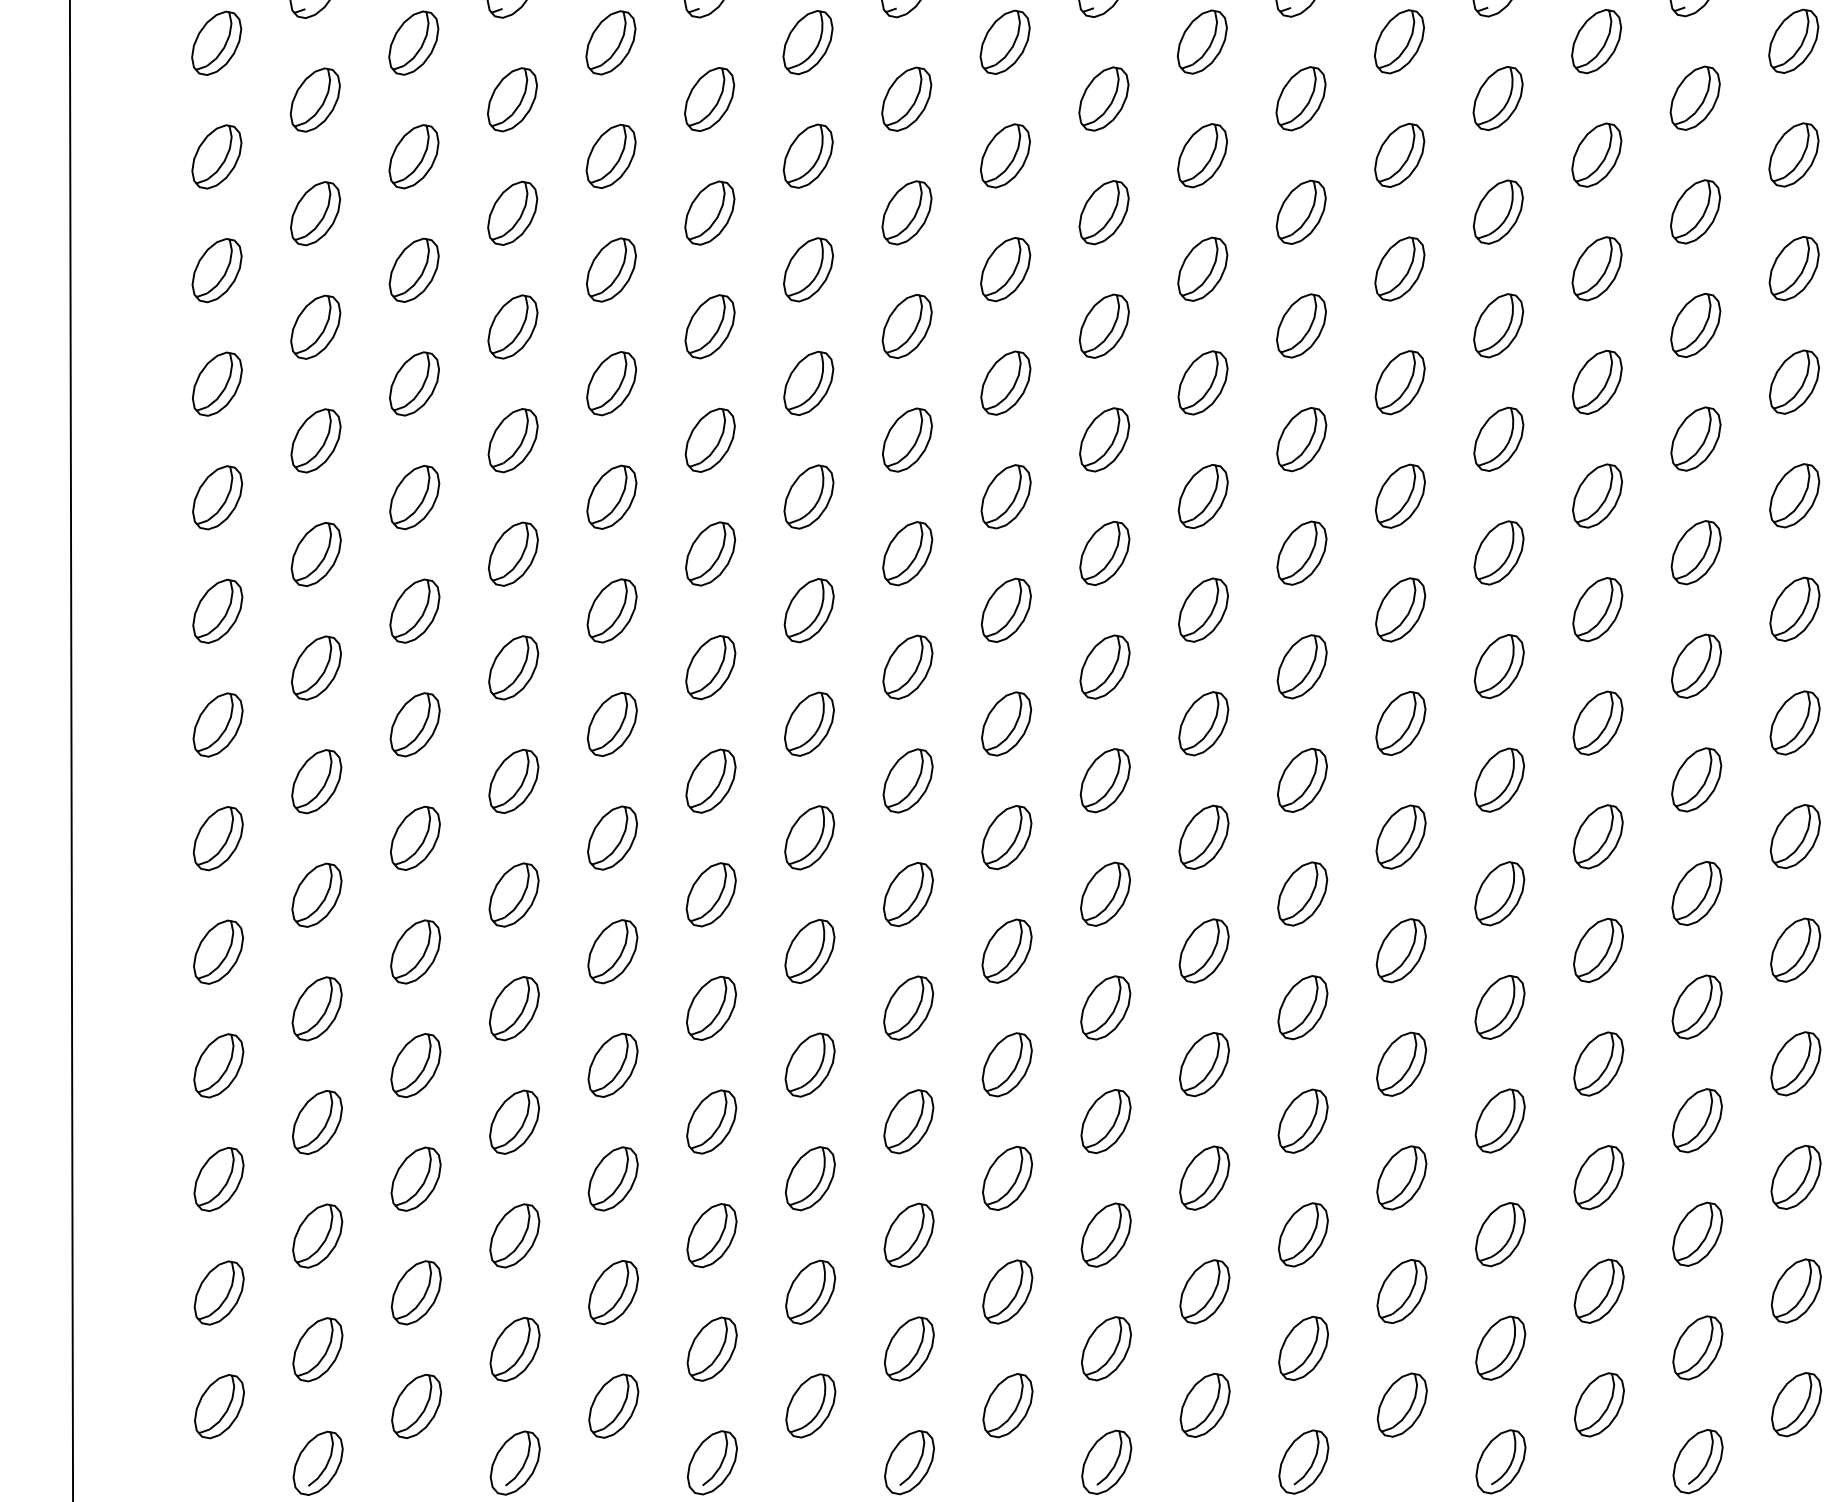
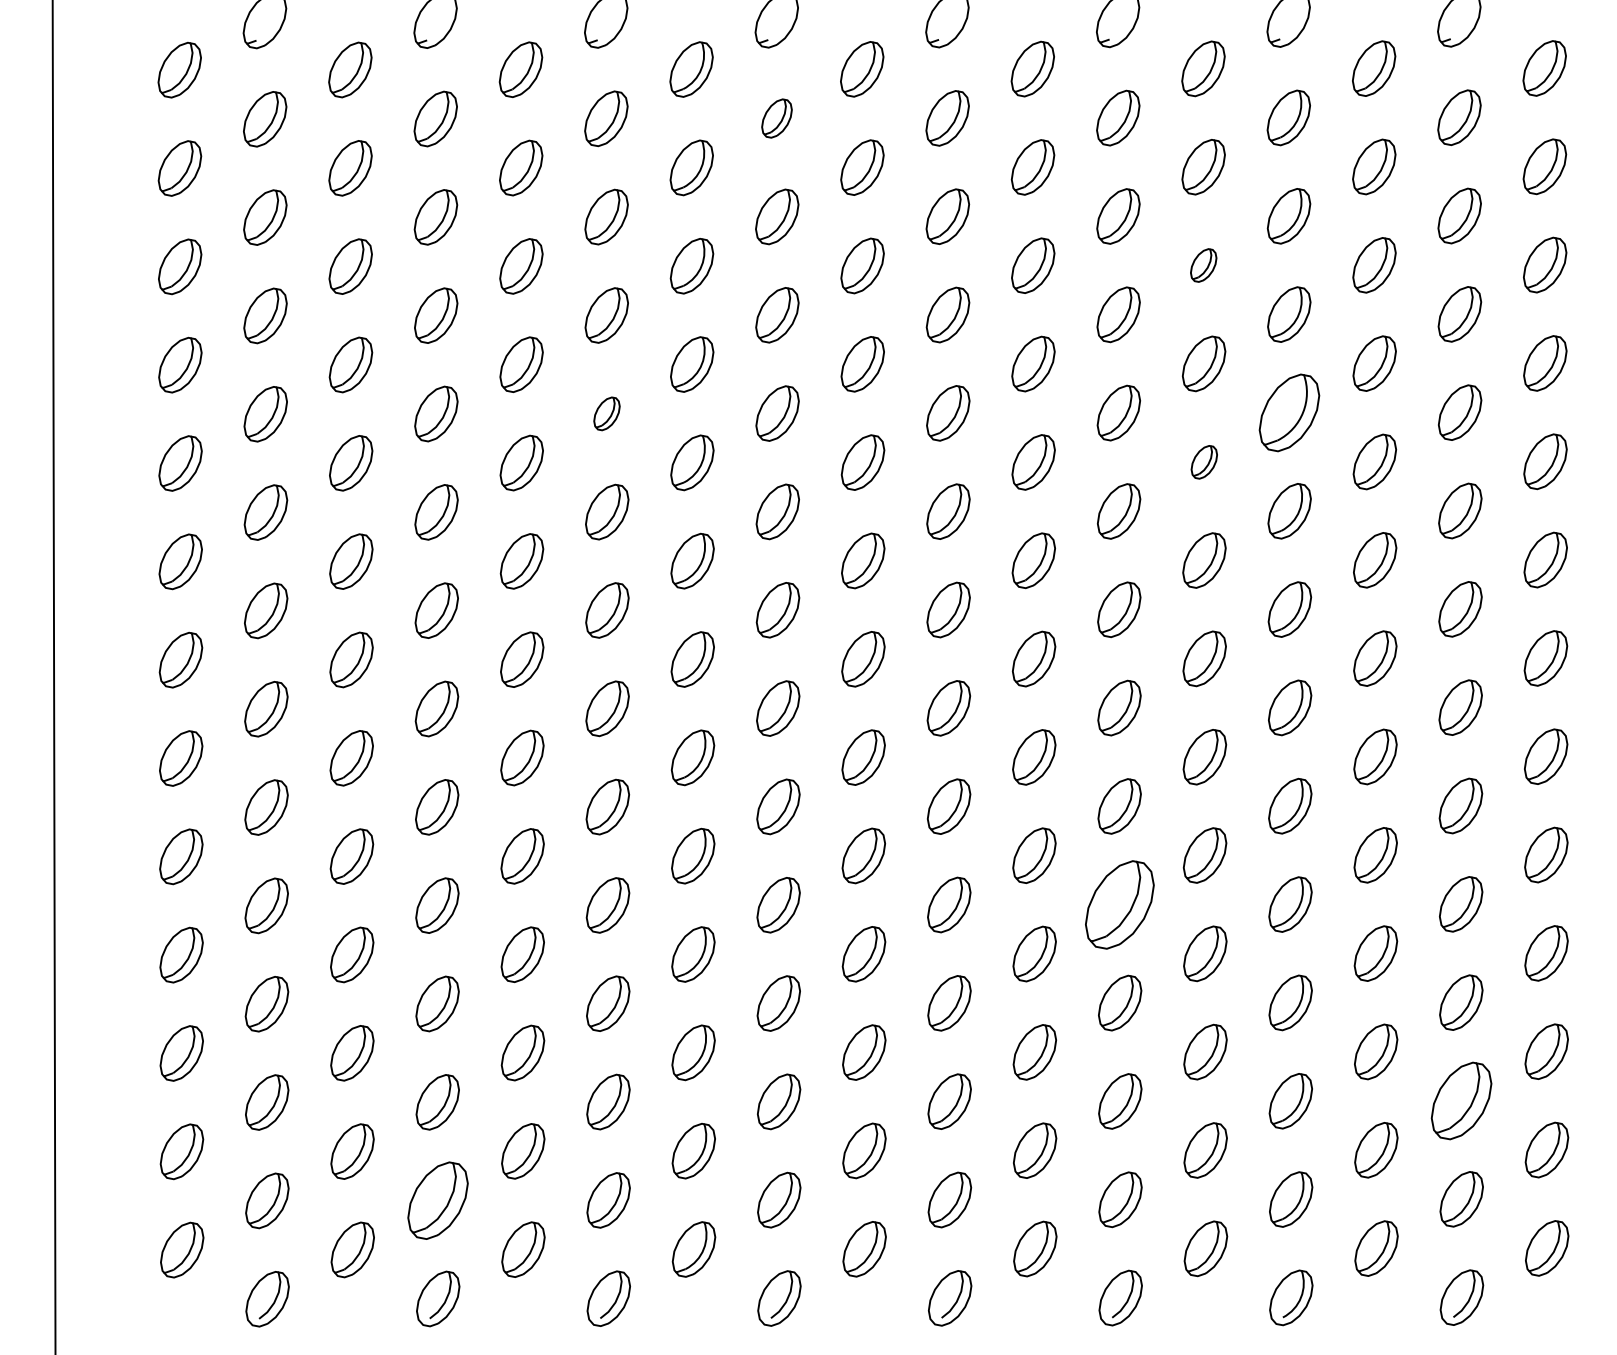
part: (906, 99) -> (776, 118), size x0.7
part: (1399, 269) -> (1203, 265), size x0.6
part: (1498, 438) -> (1289, 412), size x1.4
part: (709, 440) -> (606, 413), size x0.6
part: (1400, 496) -> (1204, 462), size x0.6
part: (1302, 1007) -> (1119, 904), size x1.6
part: (1697, 1233) -> (1461, 1100), size x1.4
part: (514, 1349) -> (437, 1200), size x1.4

